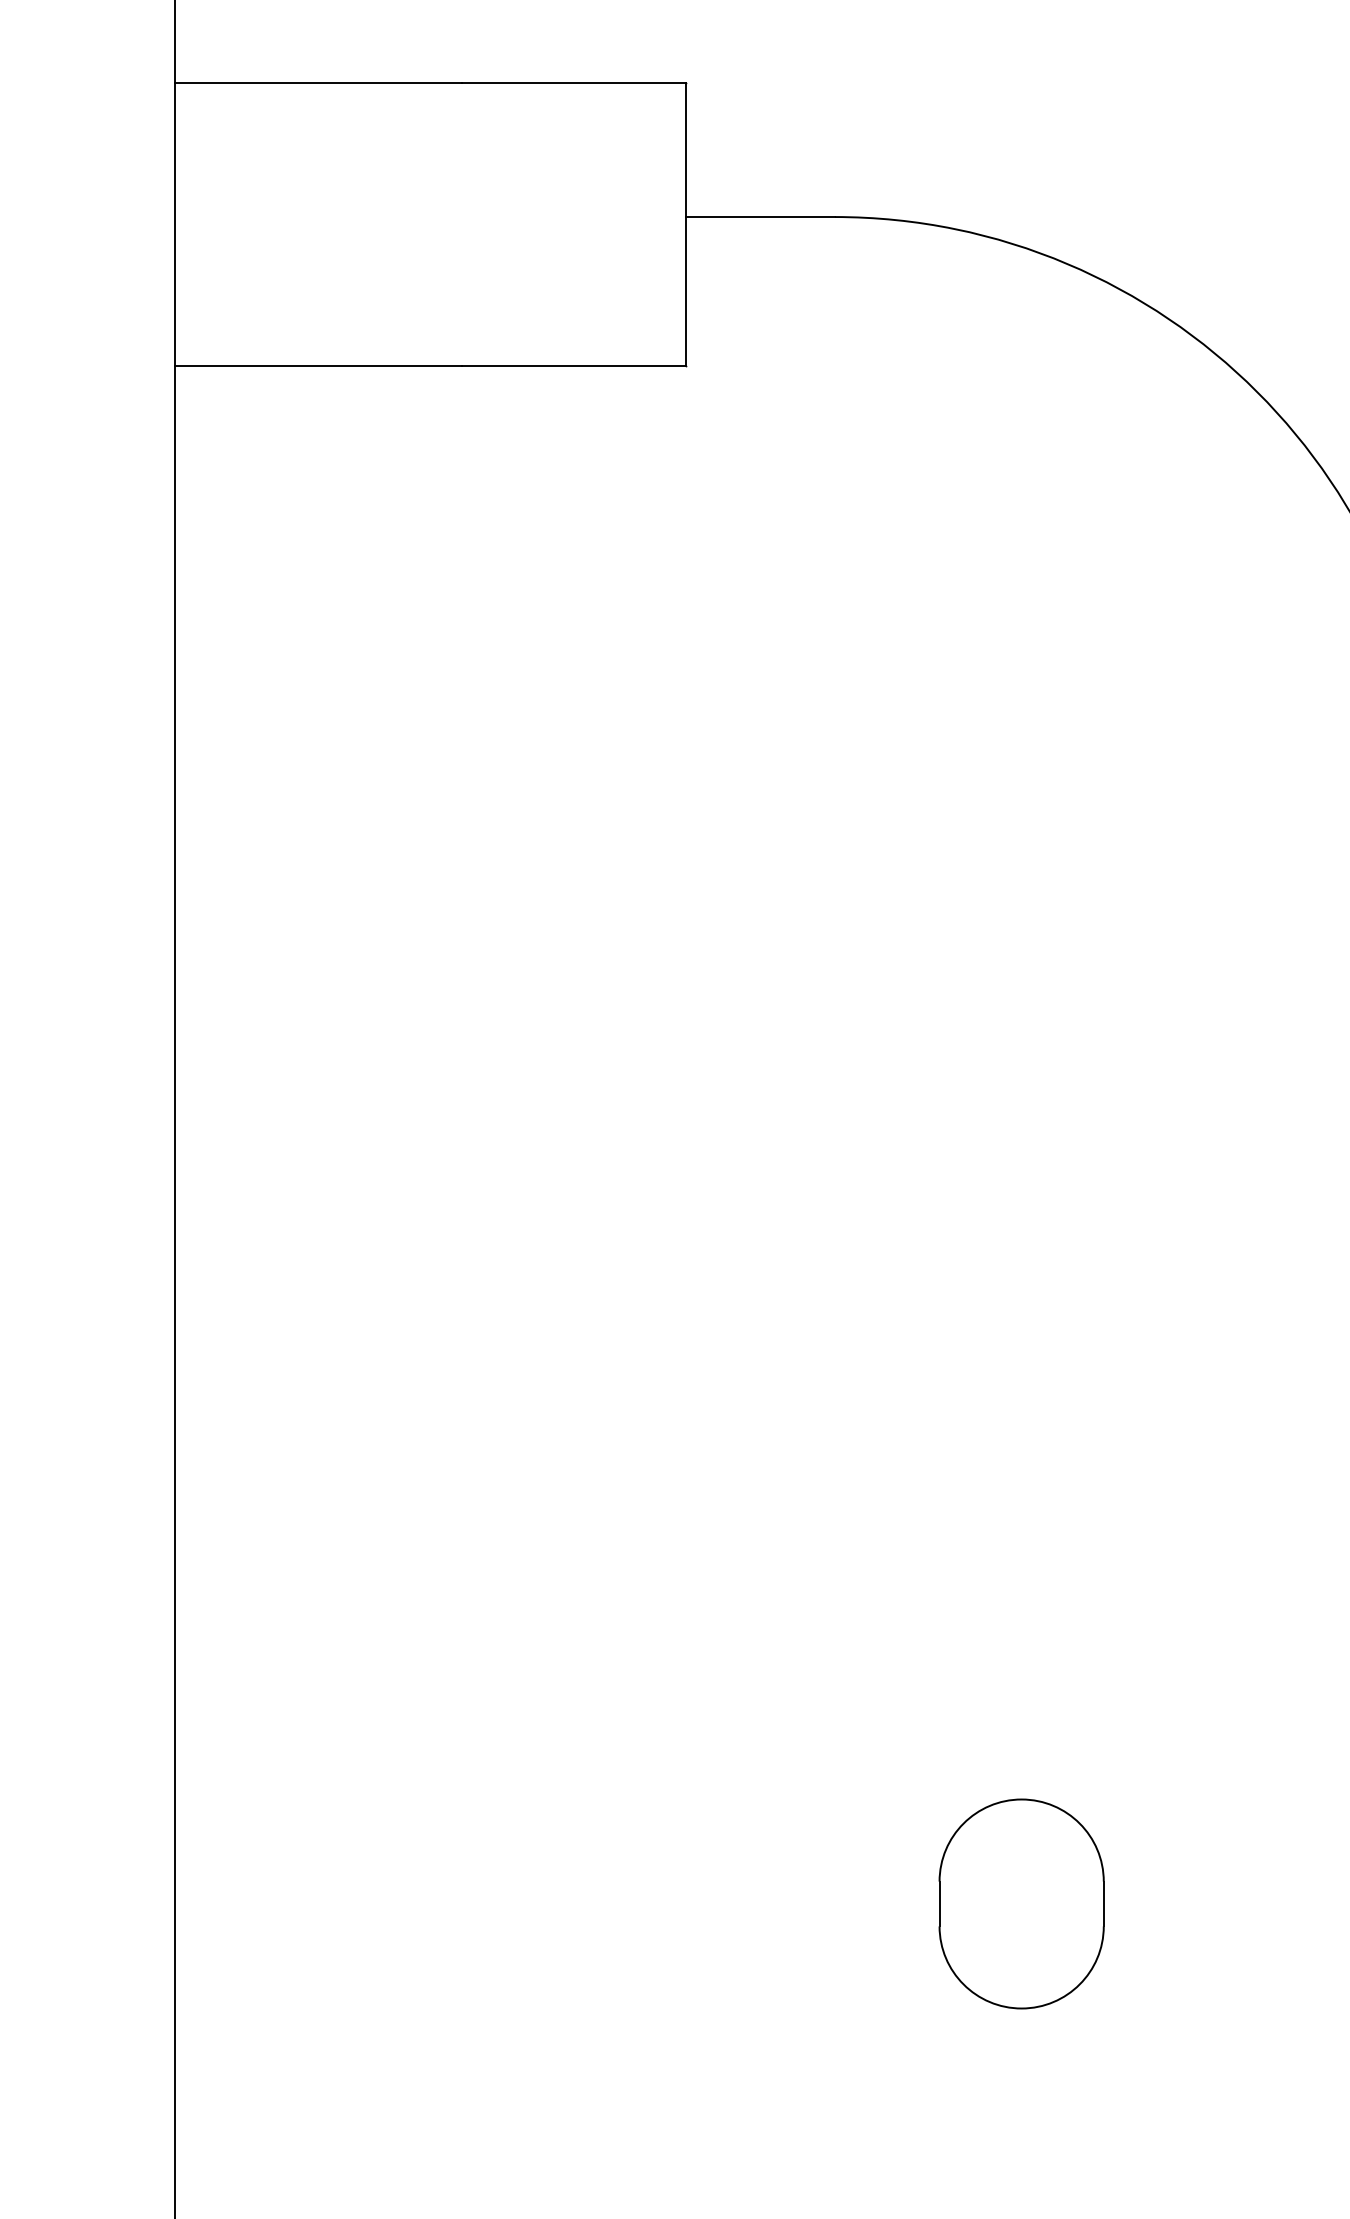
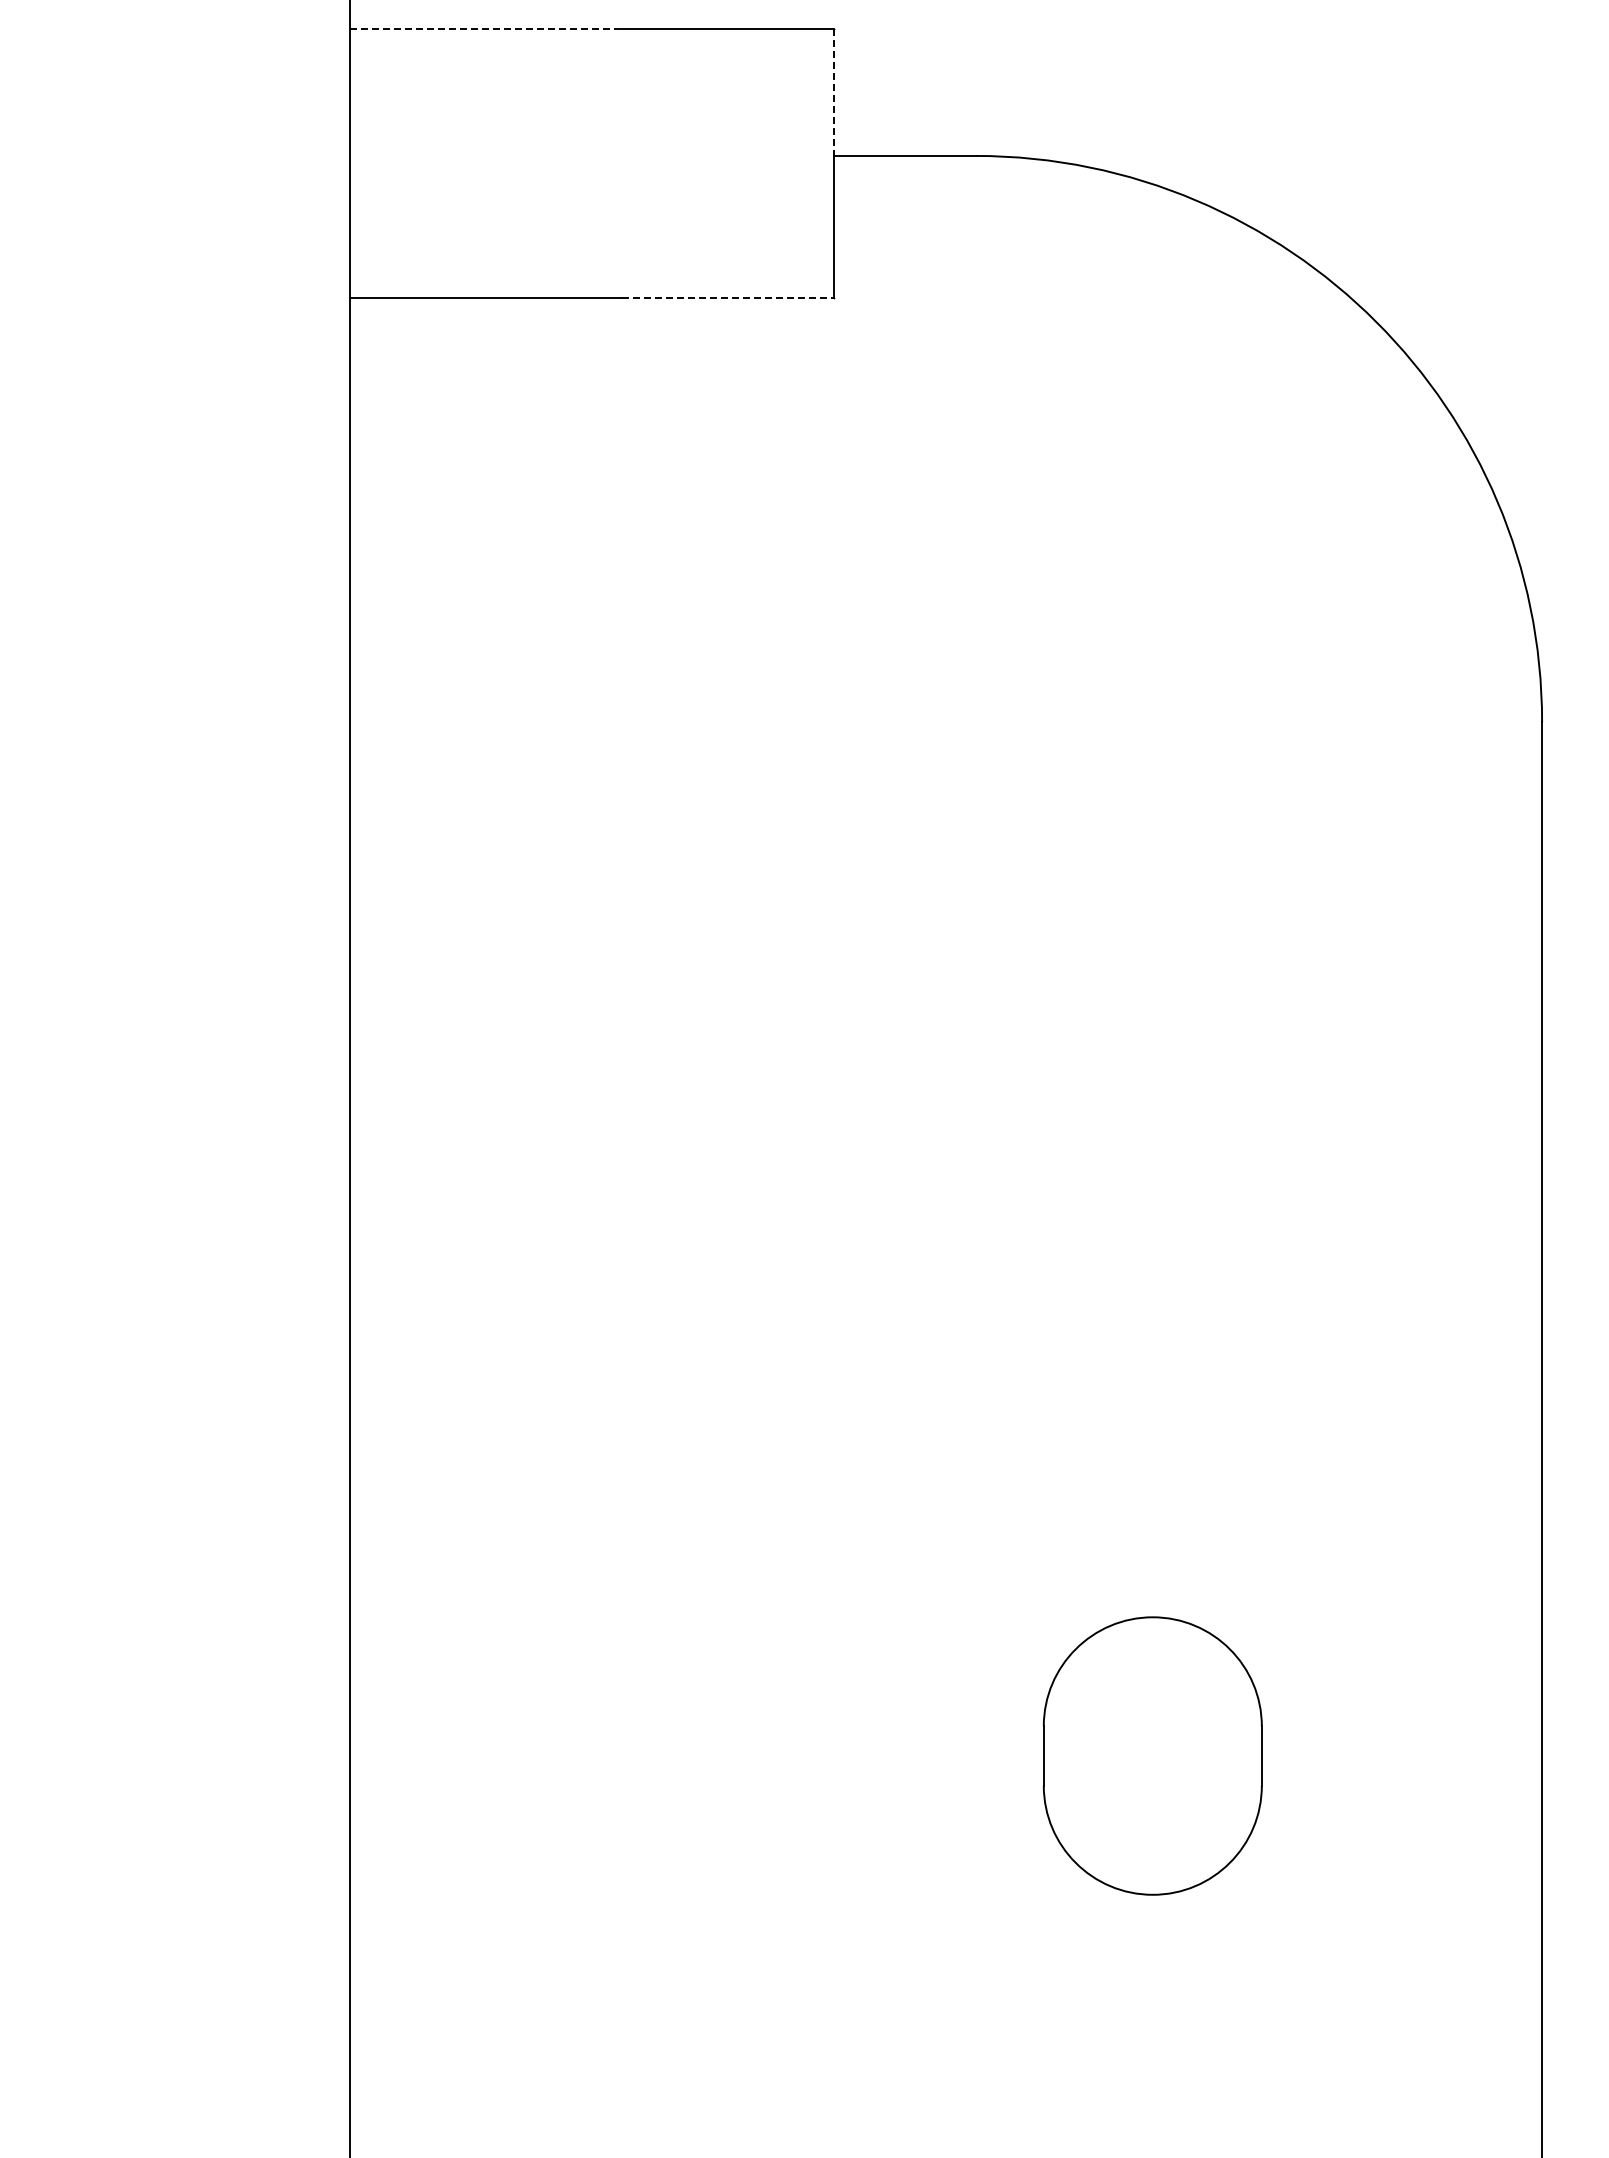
line: (318, 82) -> (485, 28), solid -> dashed
line: (685, 150) -> (834, 92), solid -> dashed
line: (574, 366) -> (728, 297), solid -> dashed
part: (1021, 1903) -> (1152, 1755), size x1.4

